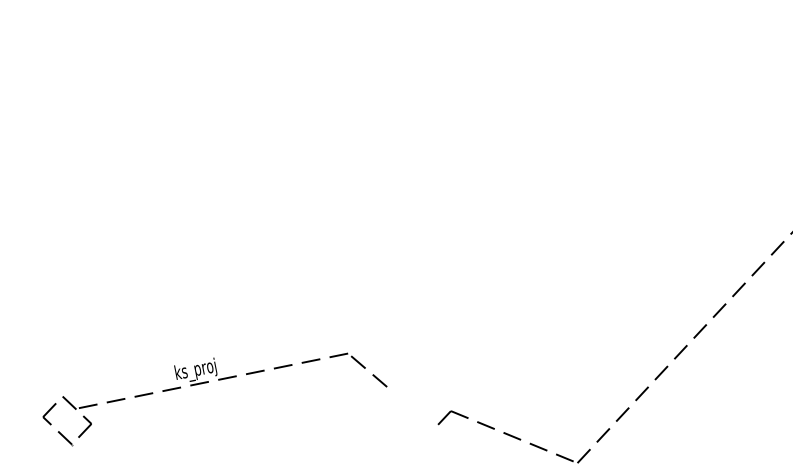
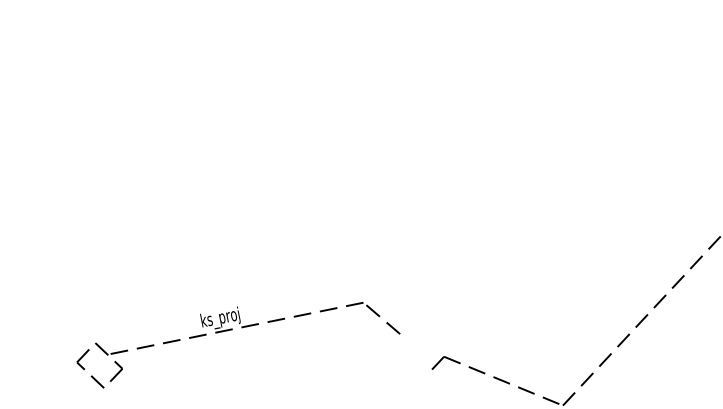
part: (206, 383) -> (230, 330), moved

